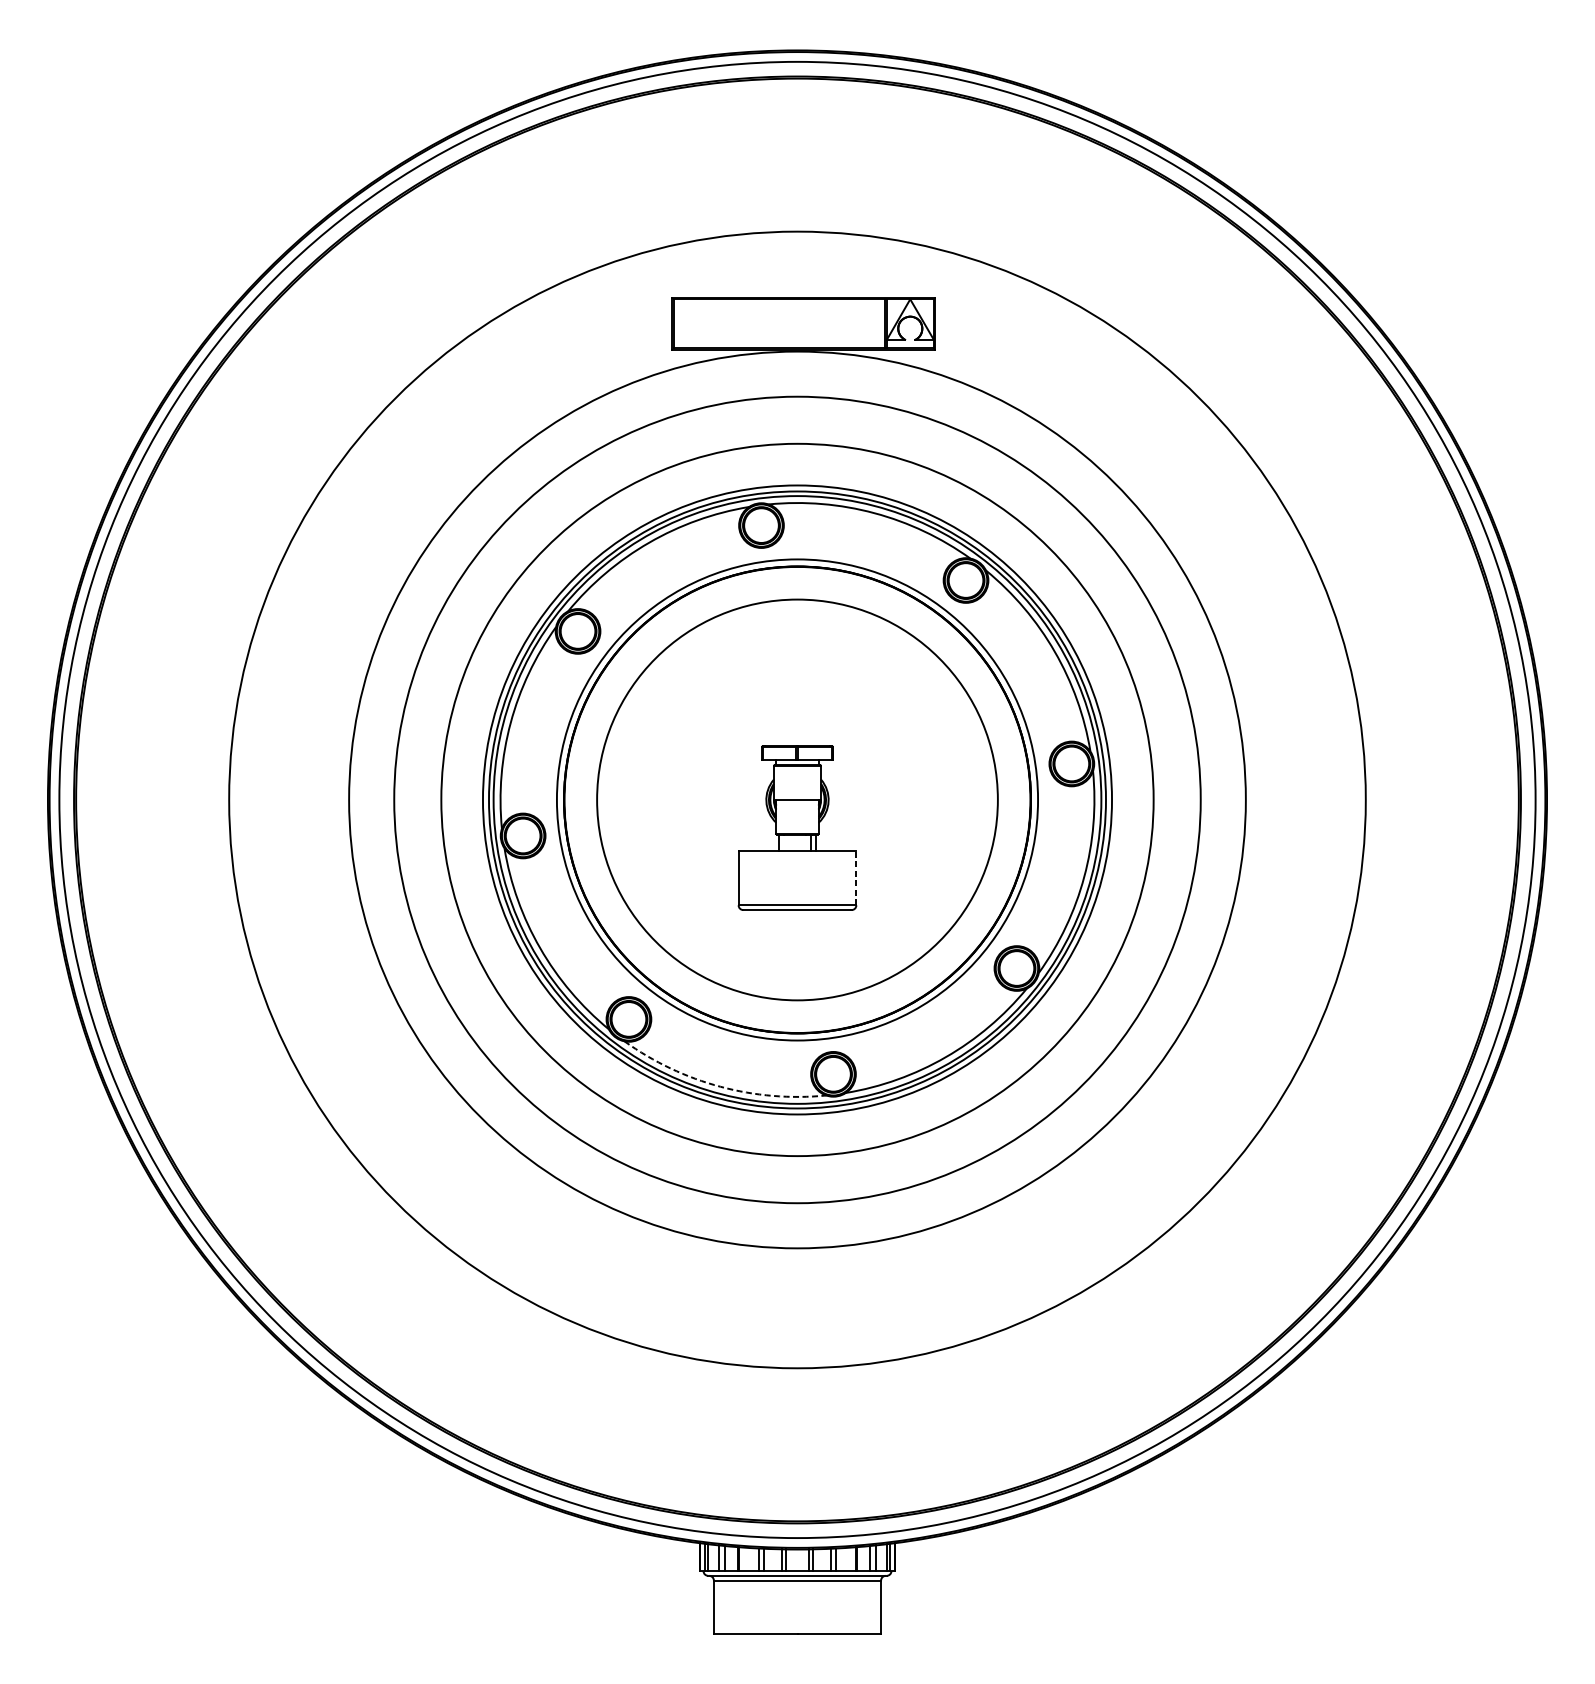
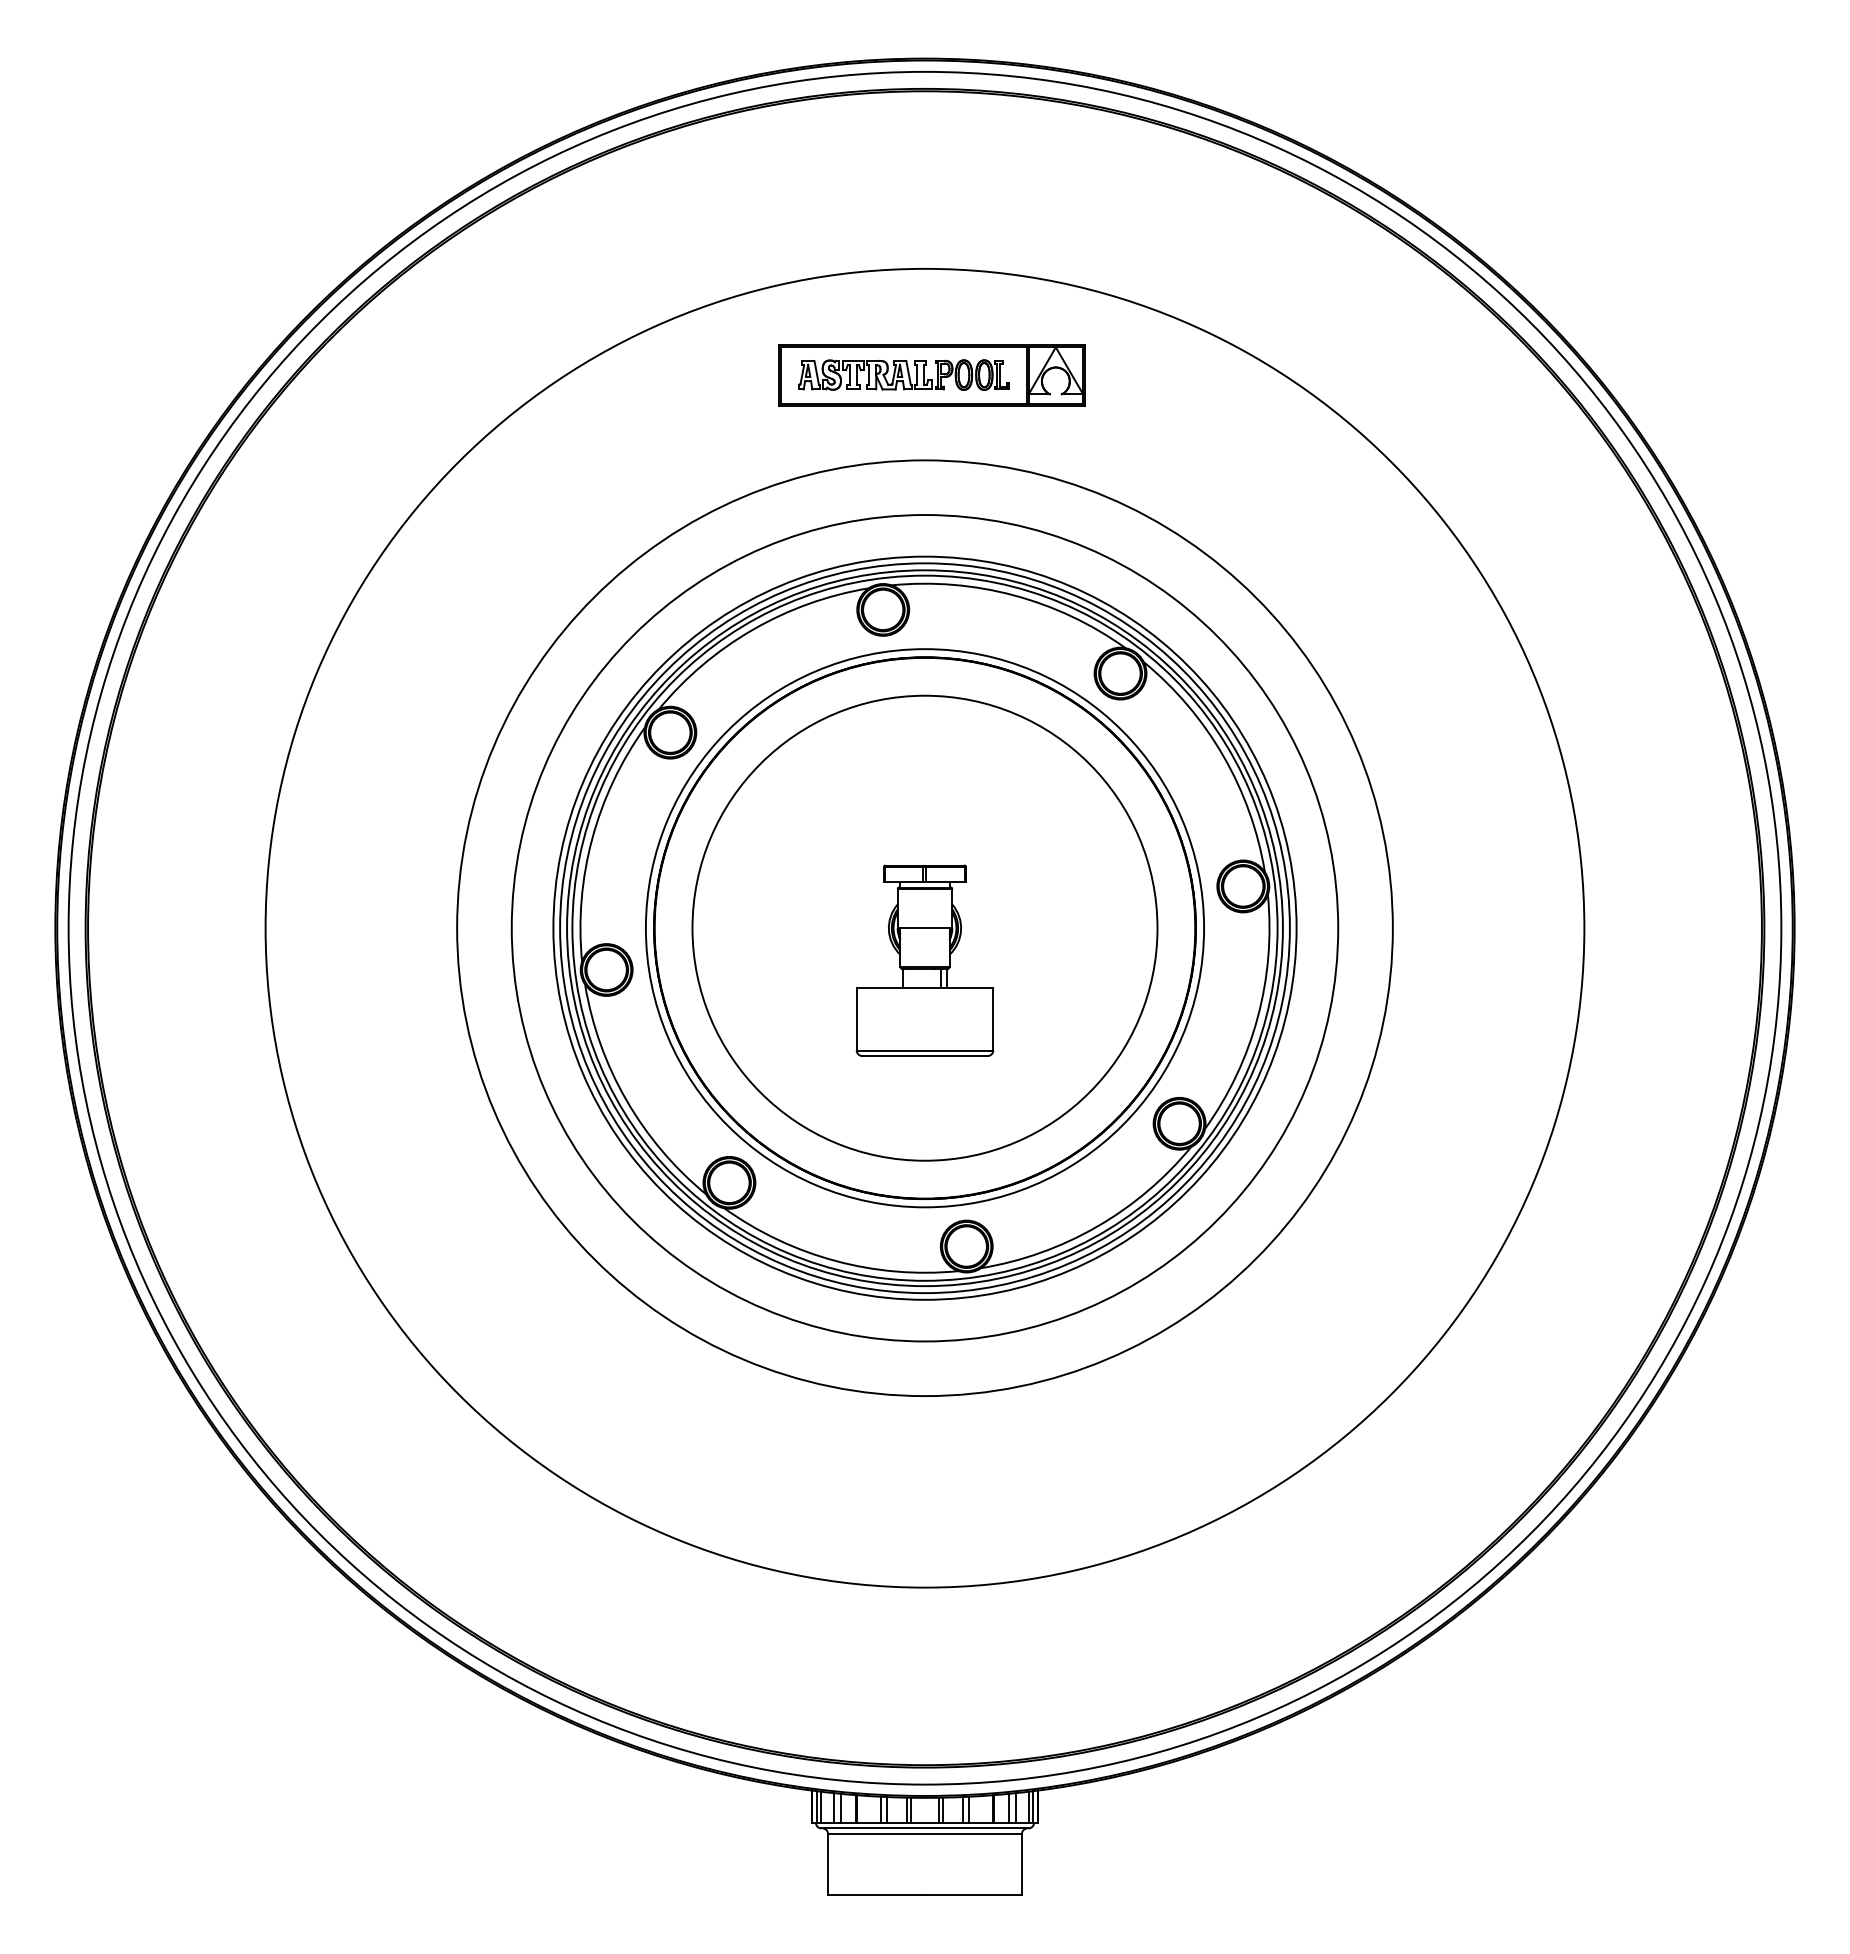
part: (778, 322) -> (903, 374), added
circle: (797, 799) -> (924, 927), size x0.71
line: (856, 877) -> (993, 1018), dashed -> solid
arc: (720, 1087) -> (835, 1261), dashed -> solid

